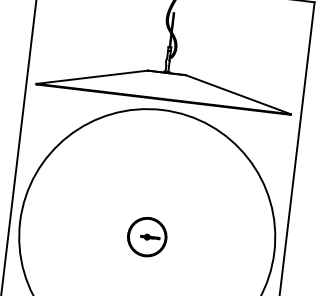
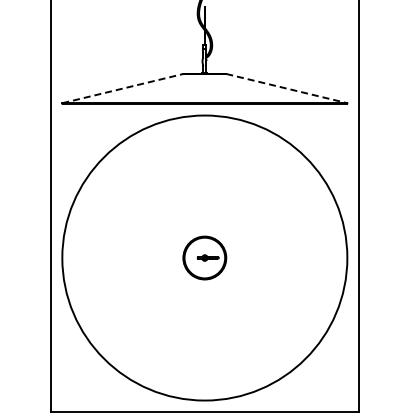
line: (92, 77) -> (123, 88), solid -> dashed
line: (239, 94) -> (287, 88), solid -> dashed

